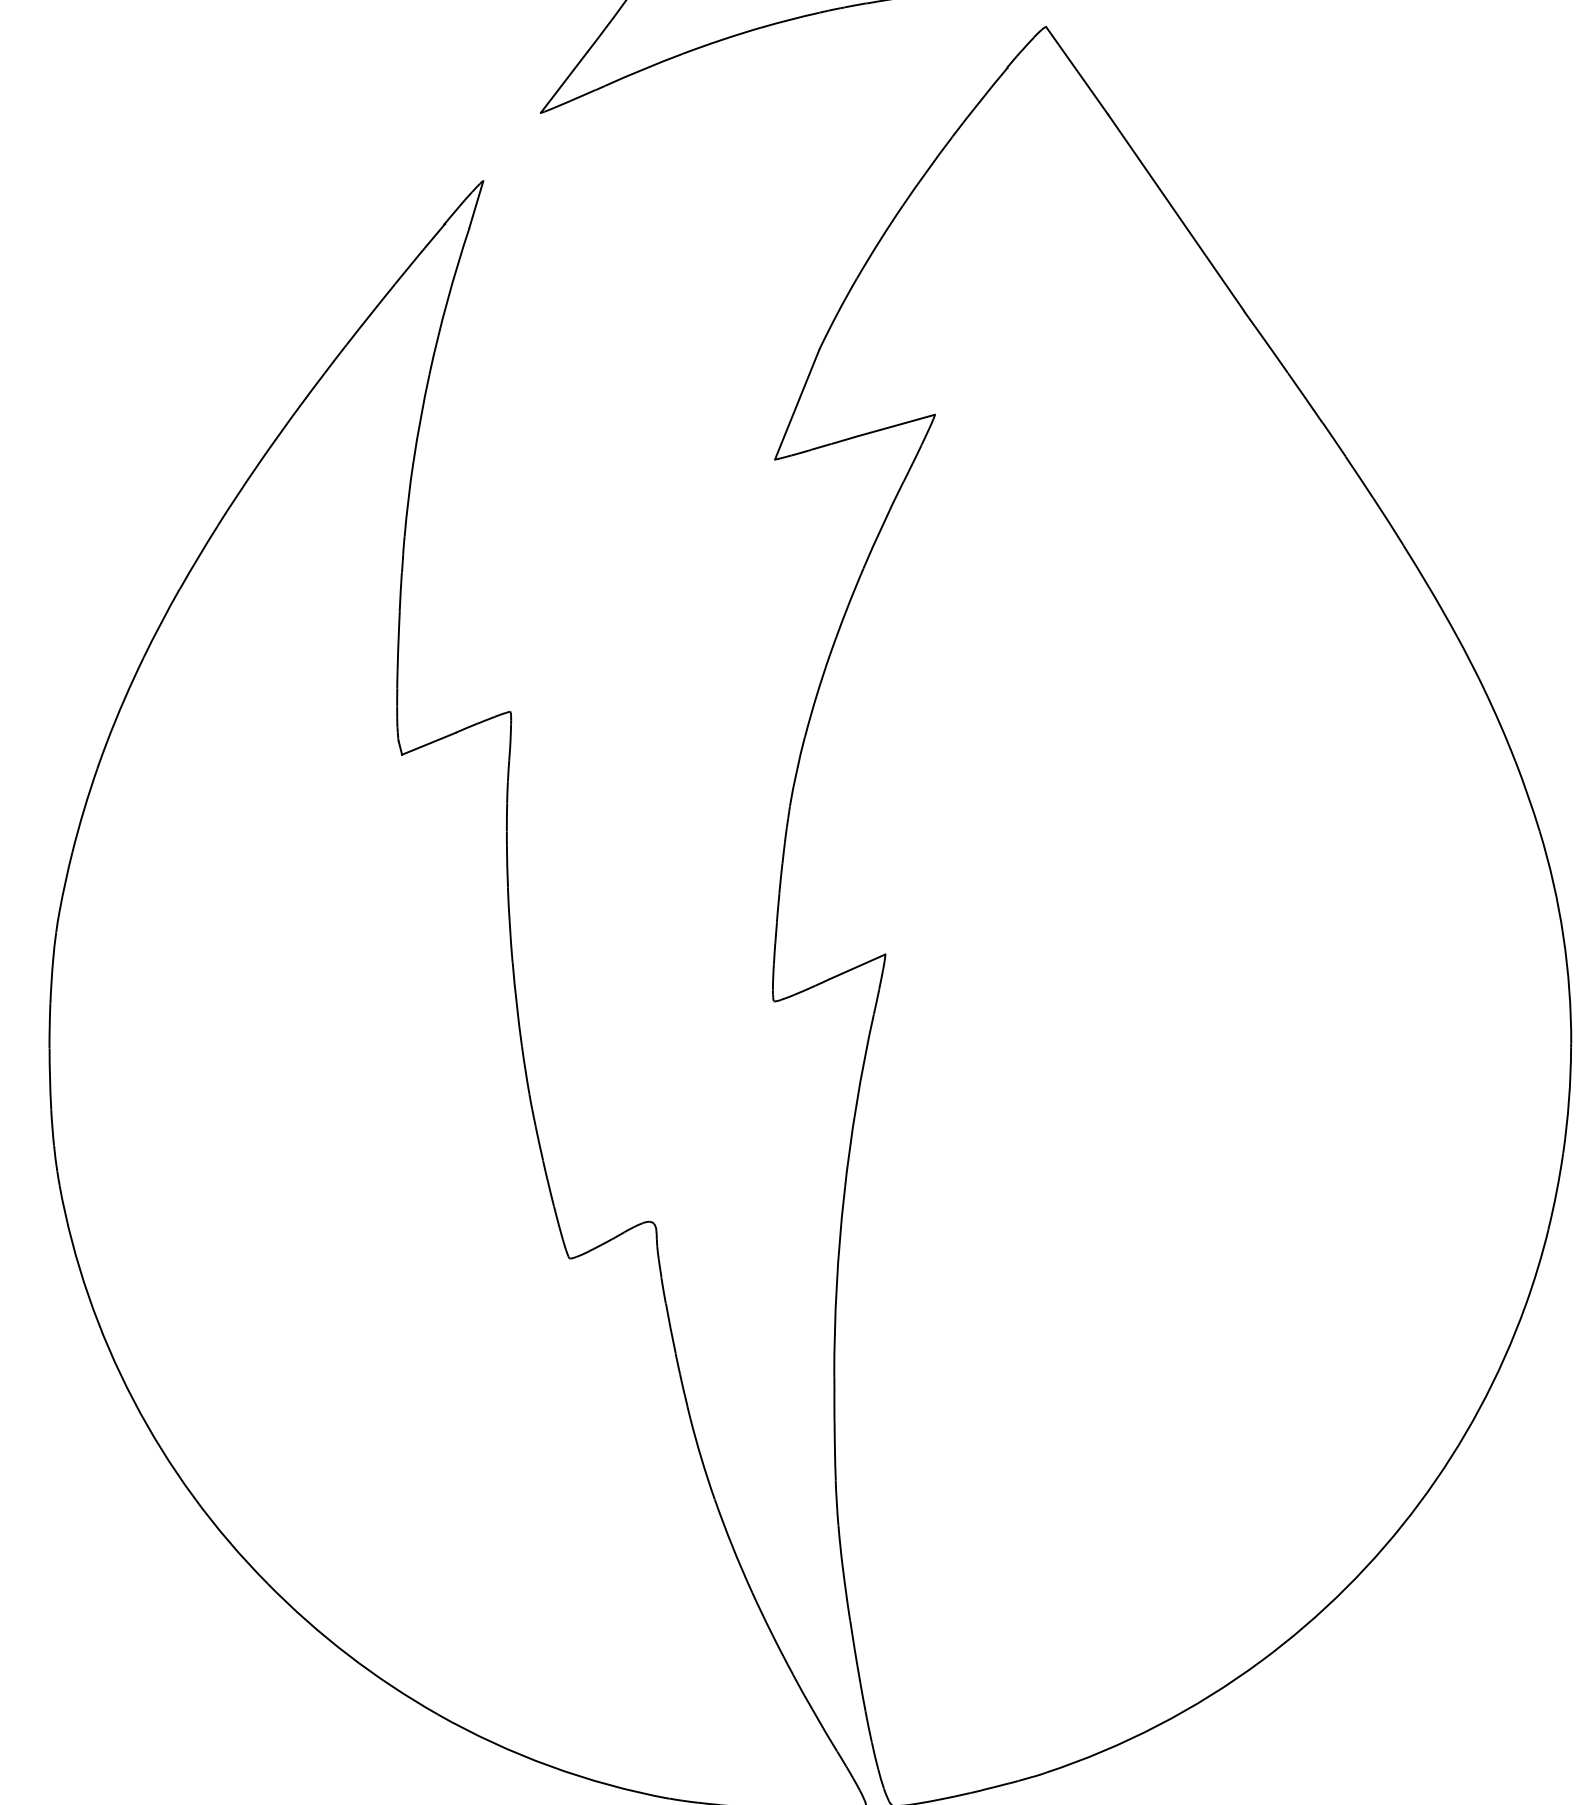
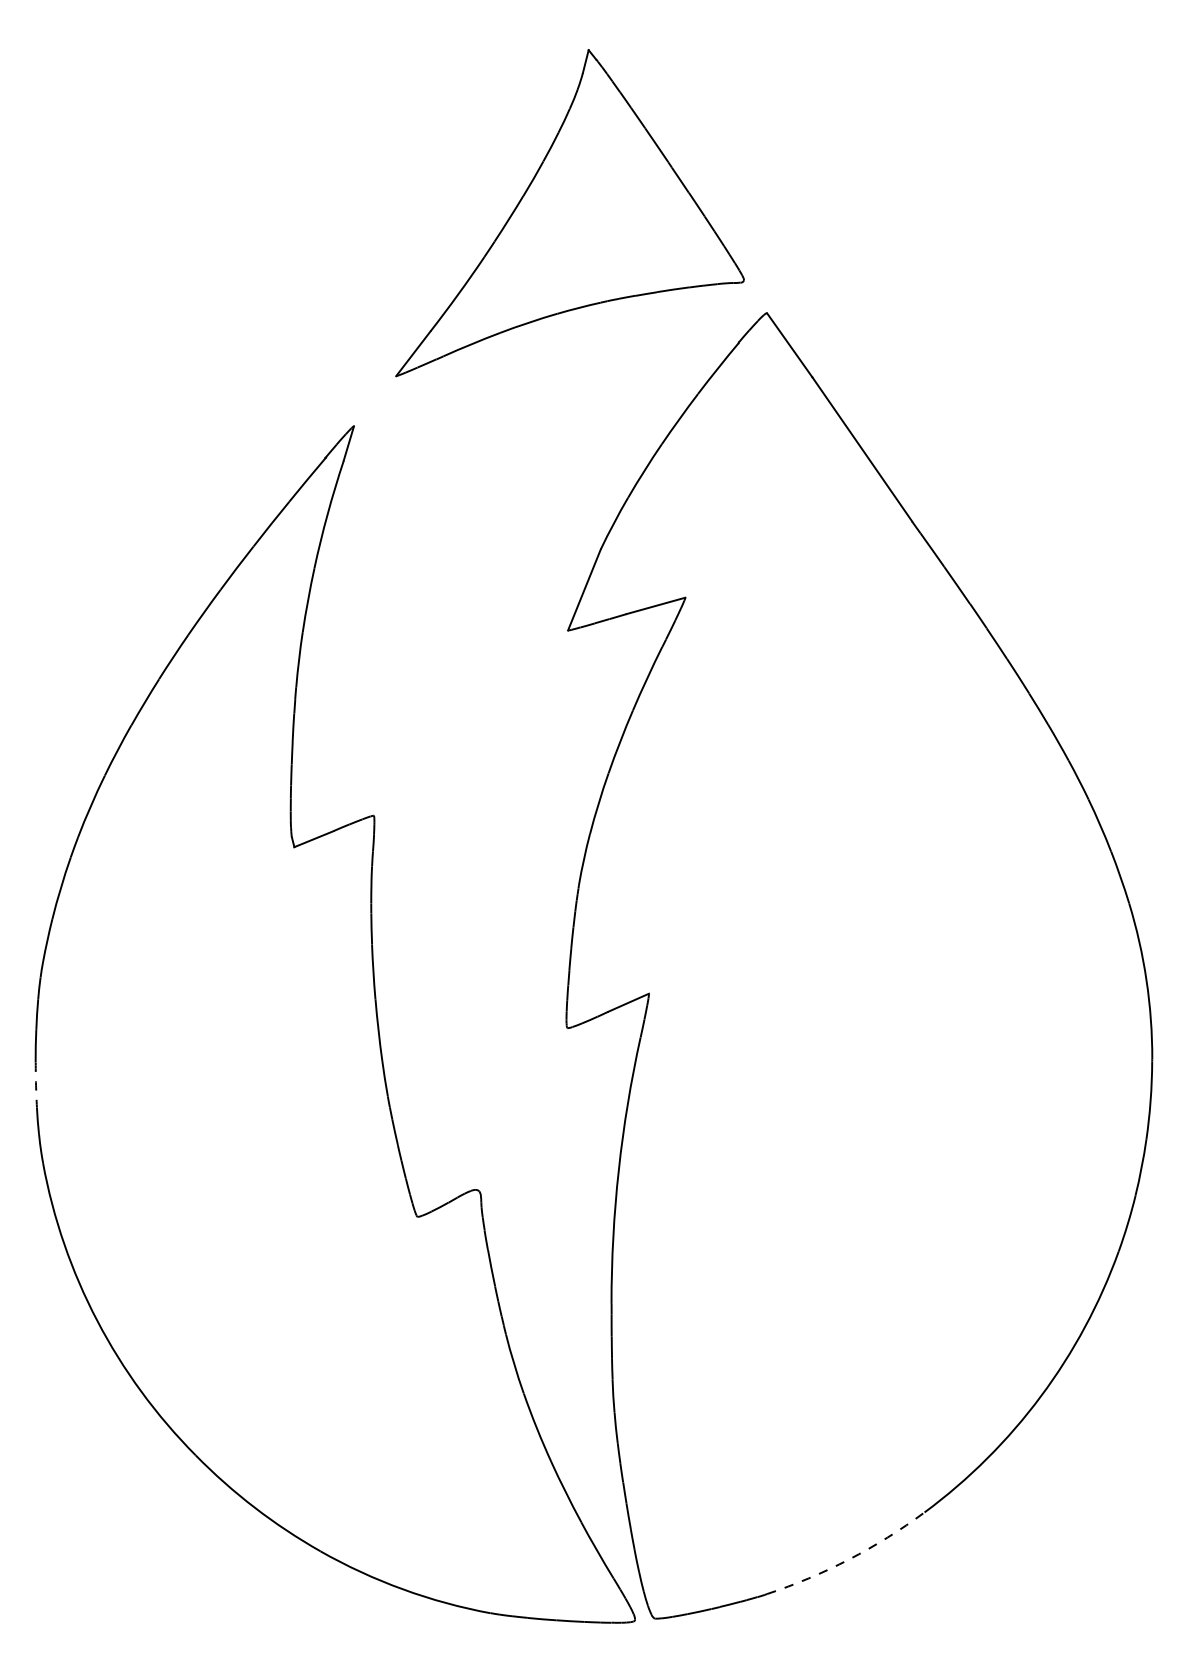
arc: (50, 1079) -> (36, 1085), solid -> dashed
arc: (1158, 1725) -> (849, 1559), solid -> dashed

